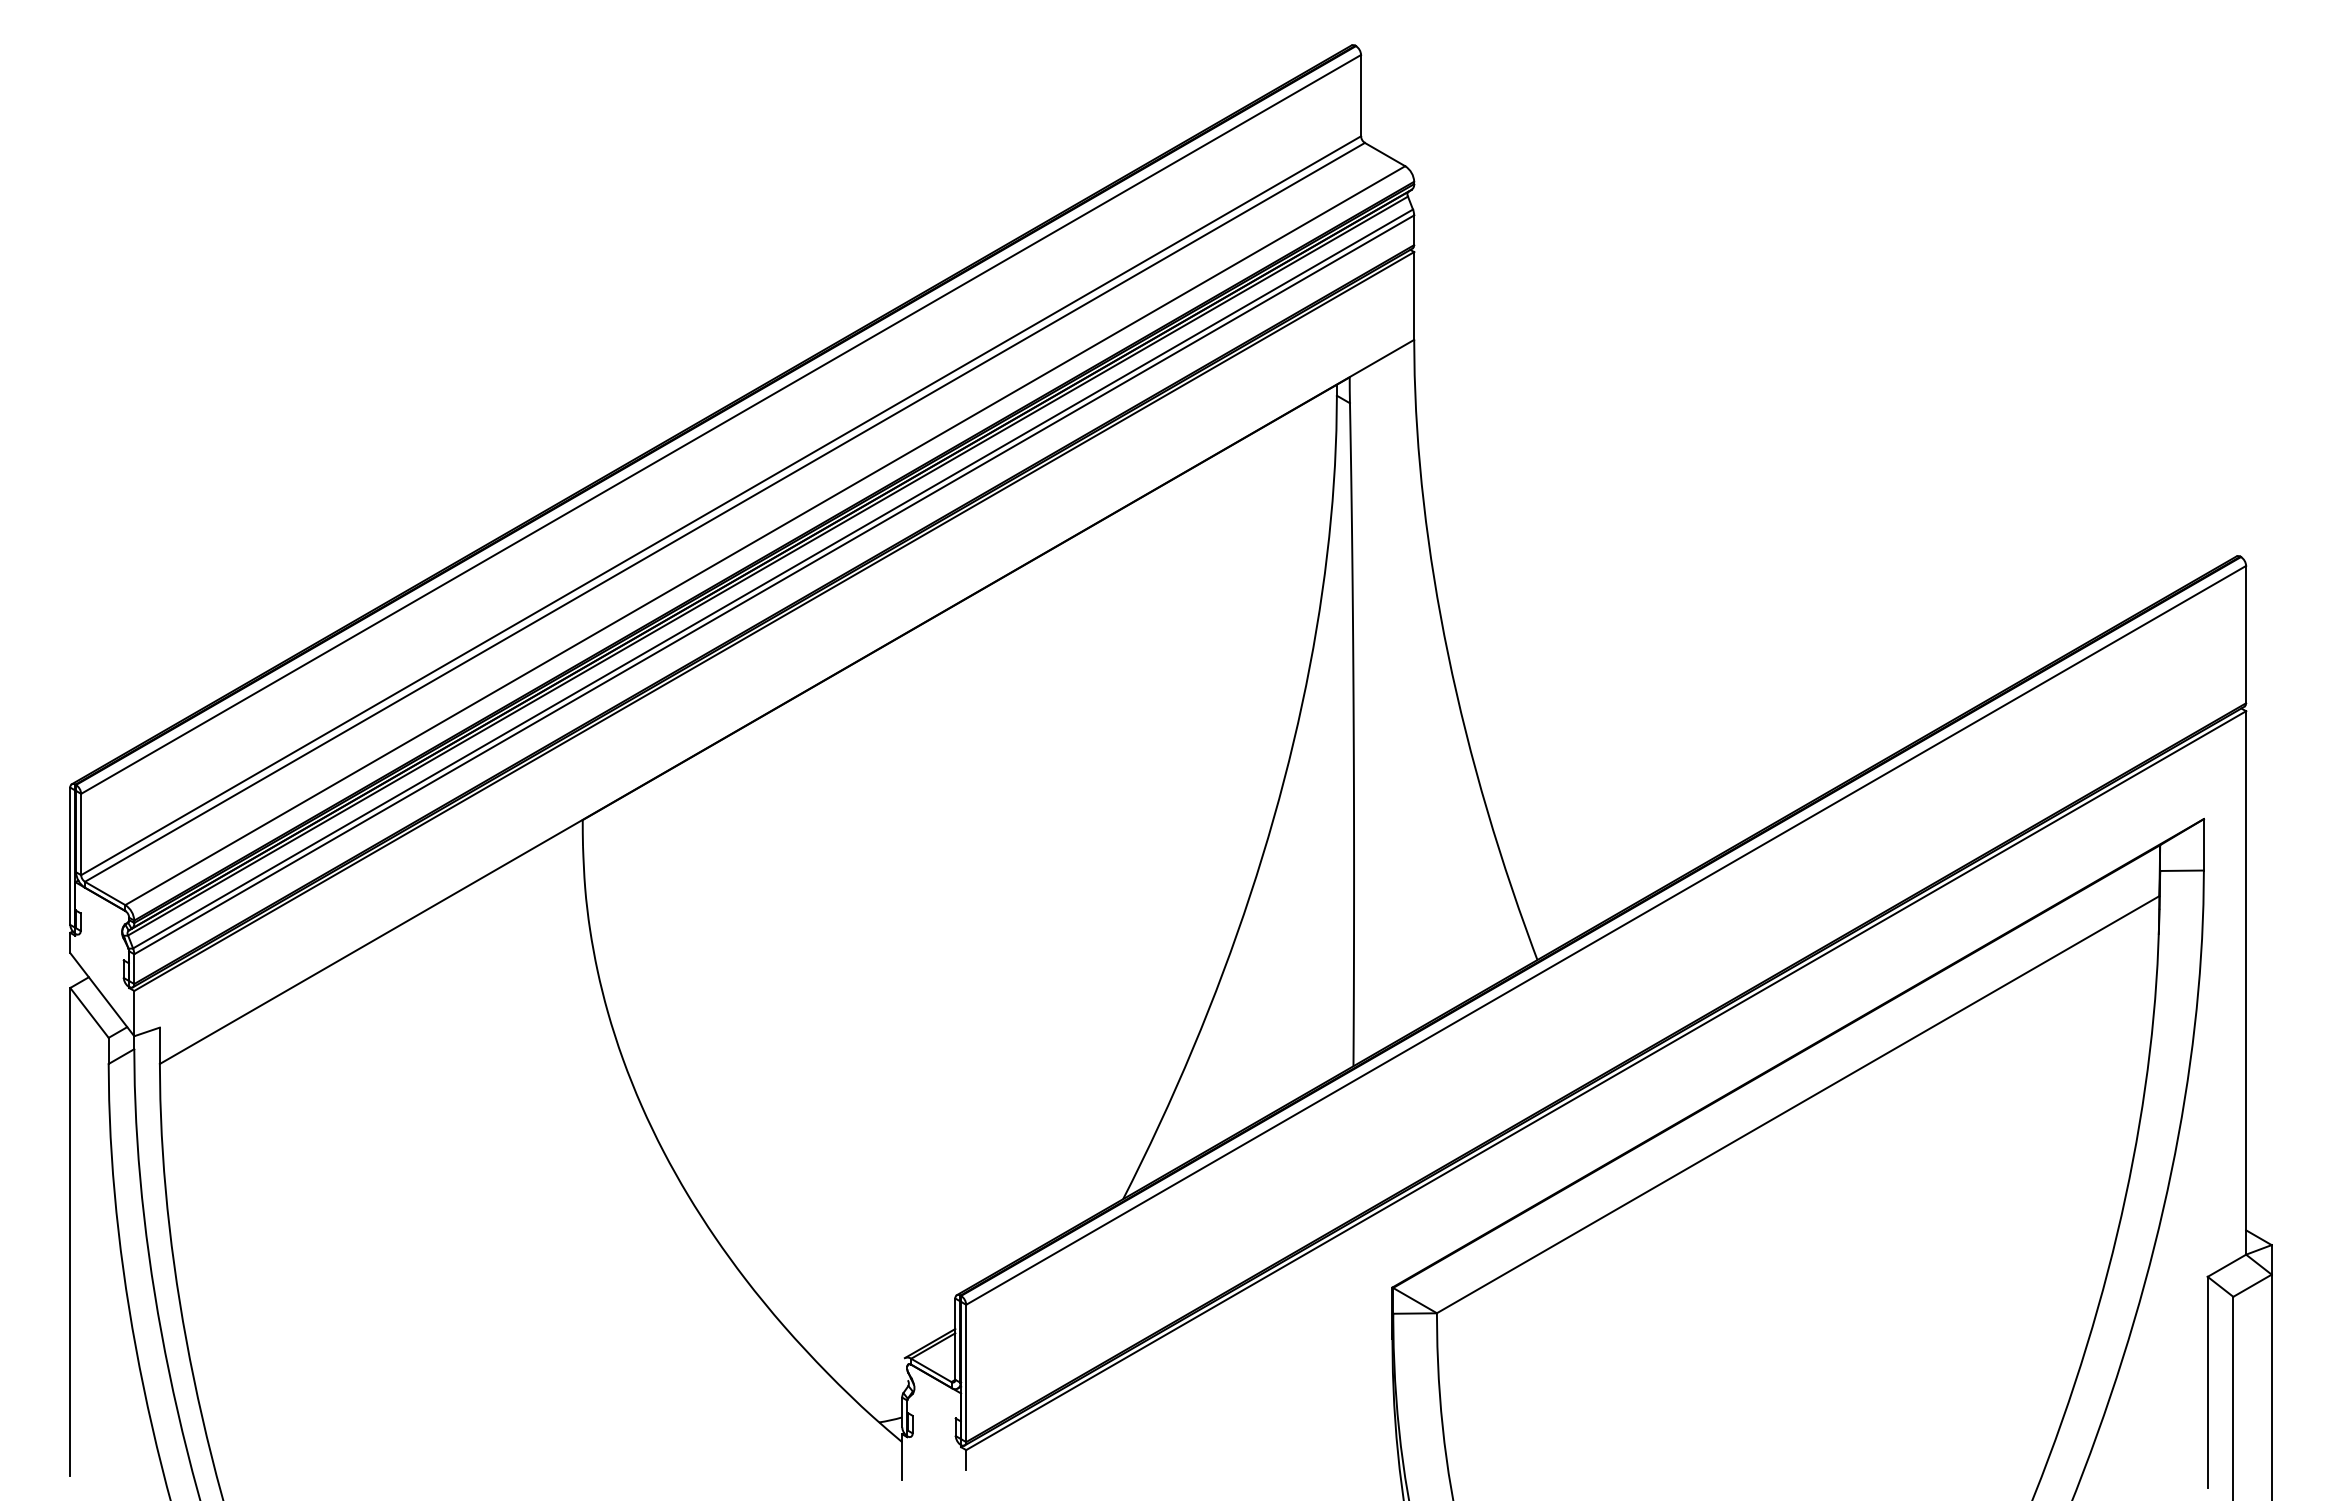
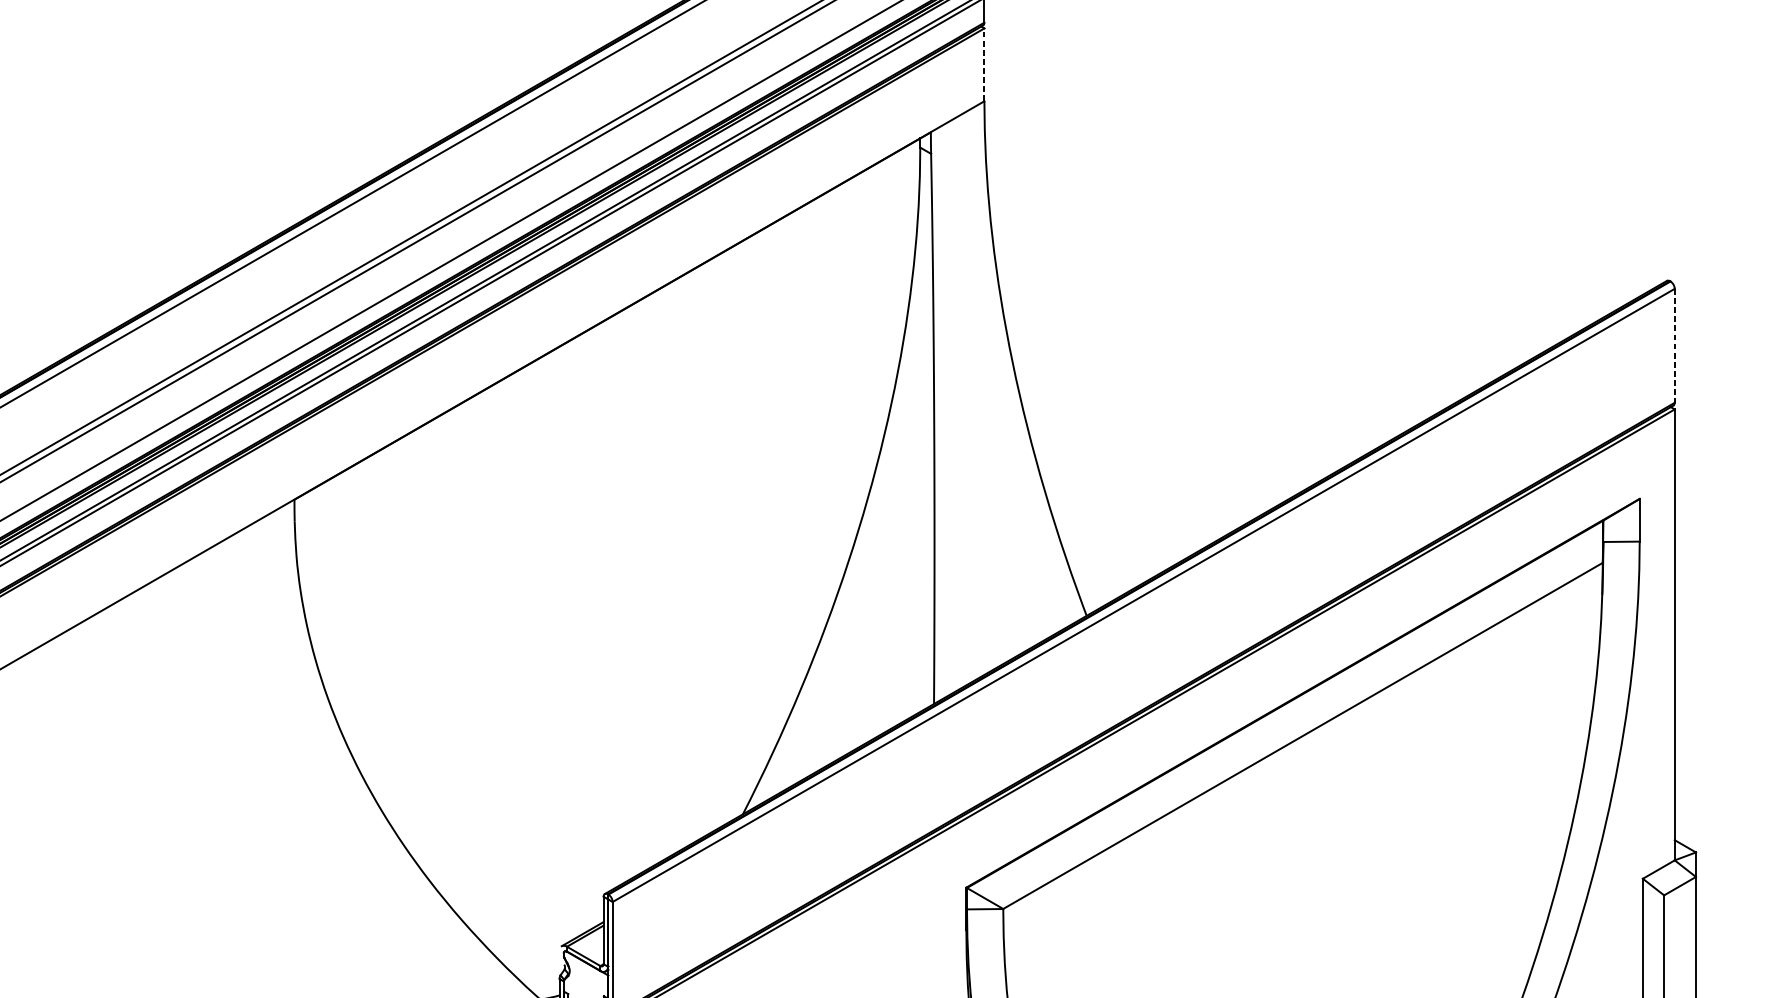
line: (1414, 295) -> (984, 64), solid -> dashed
line: (2246, 634) -> (1675, 345), solid -> dashed

